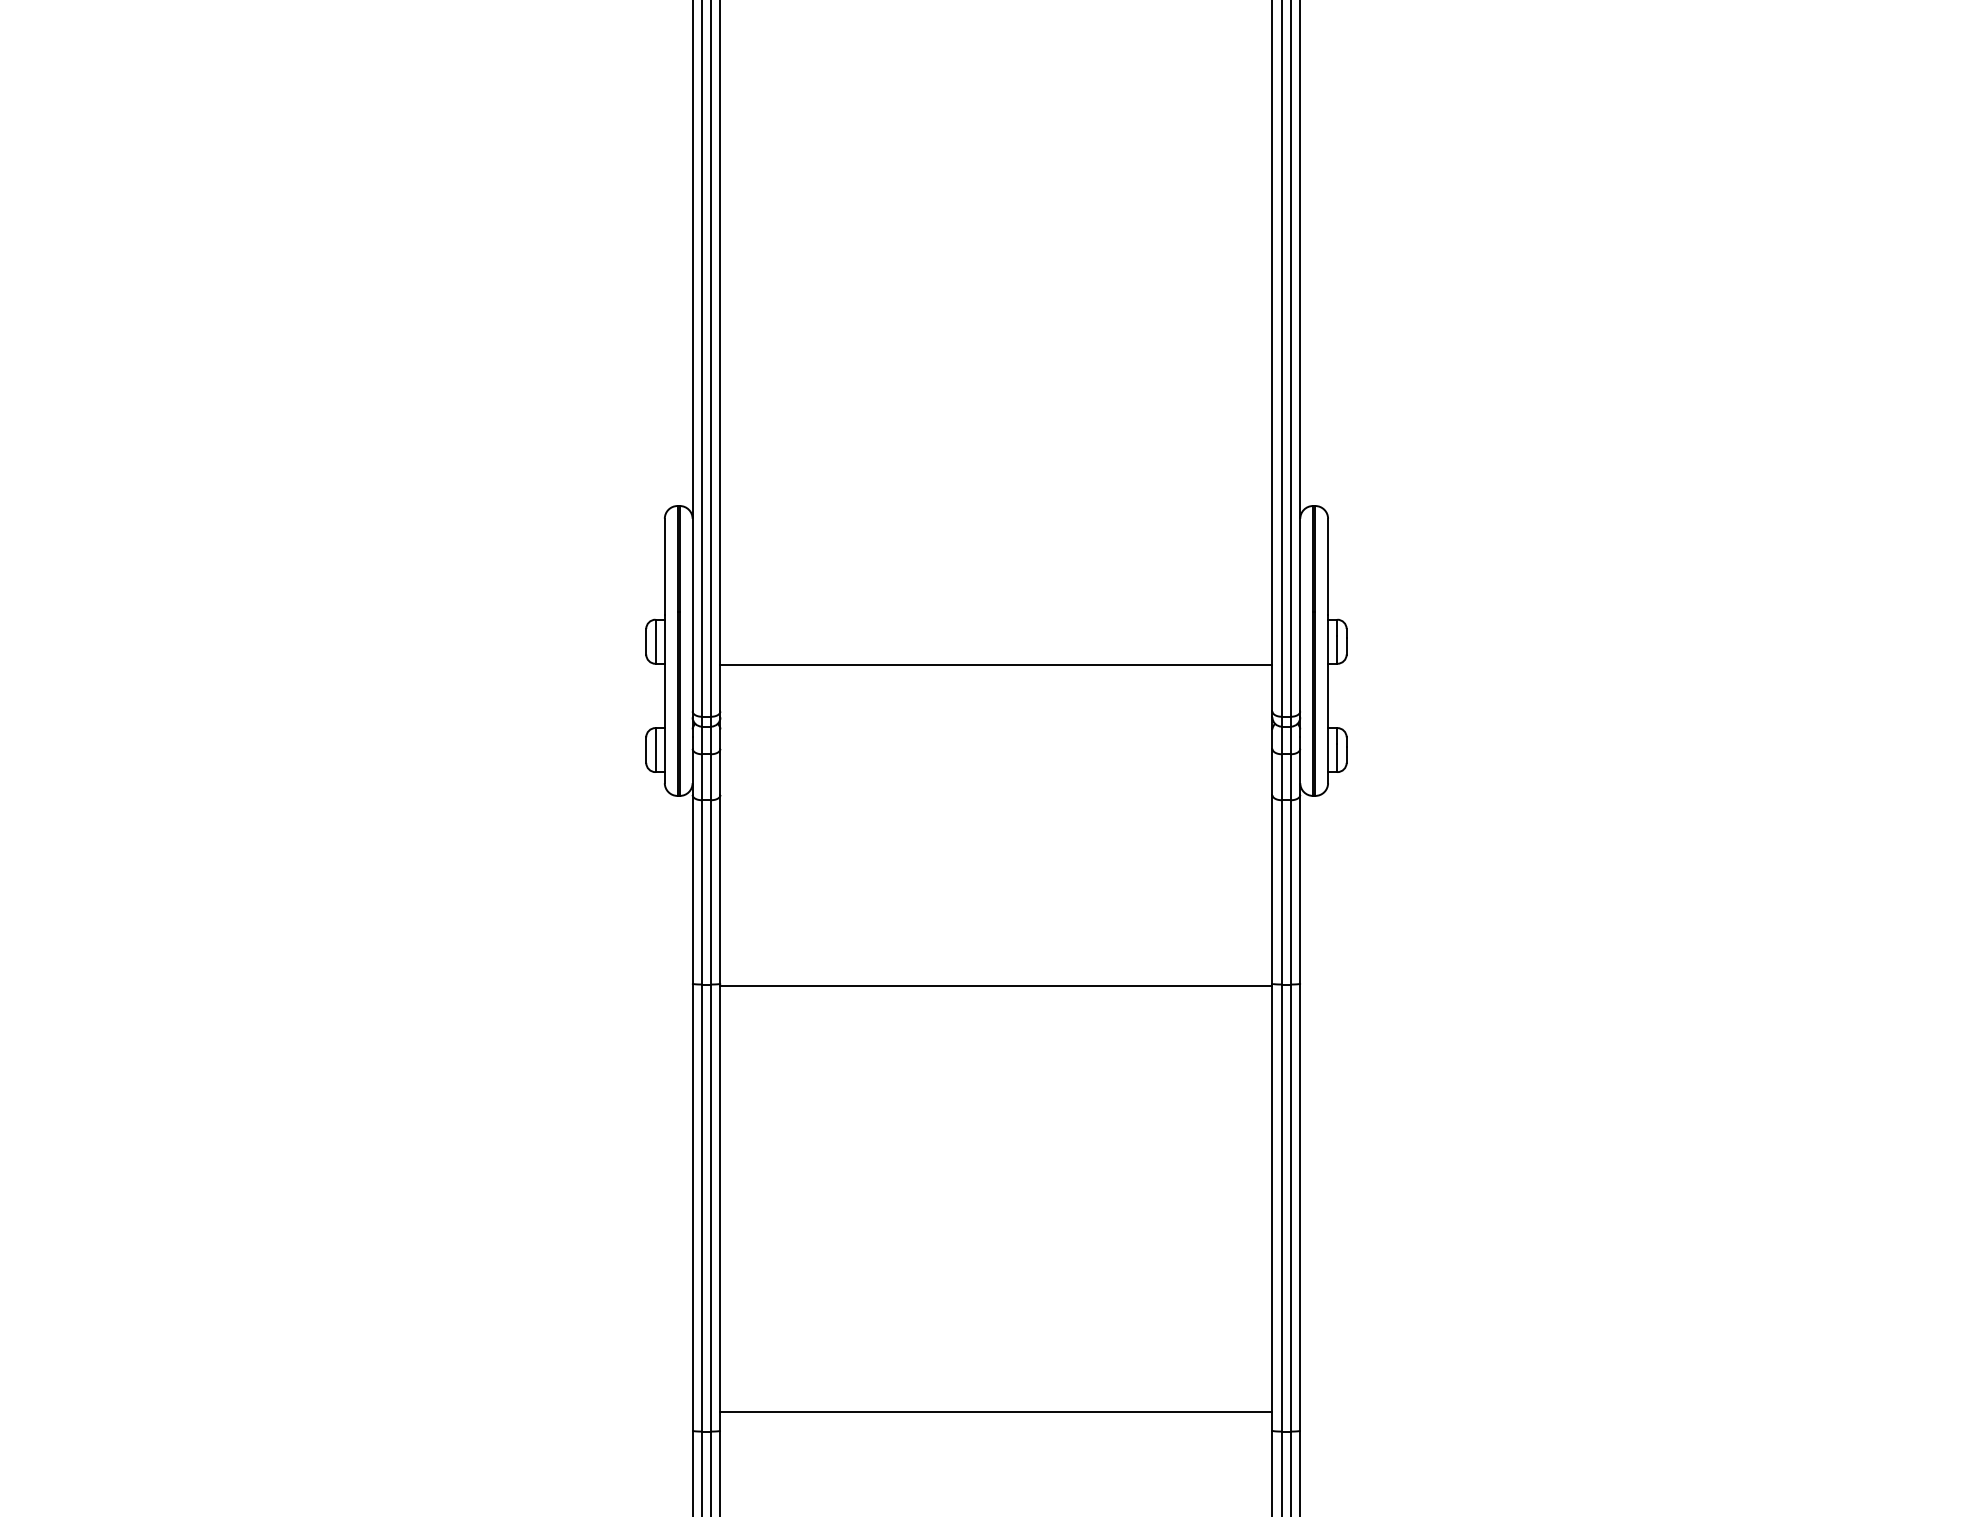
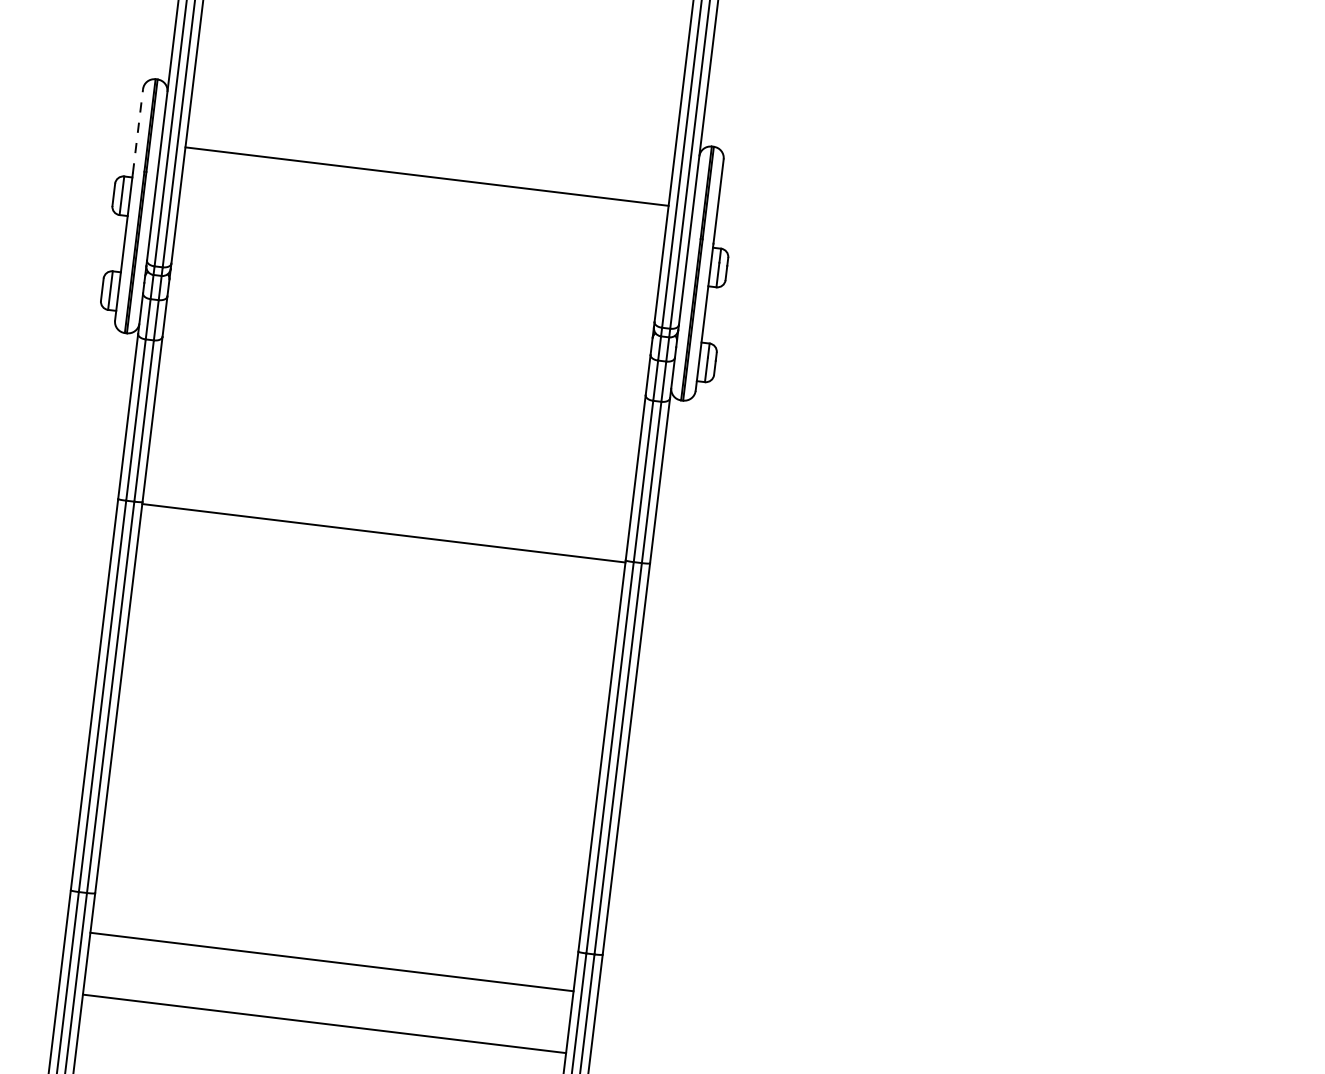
line: (664, 566) -> (137, 130), solid -> dashed
line: (996, 664) -> (427, 176), moved
line: (996, 1411) -> (332, 961), moved

